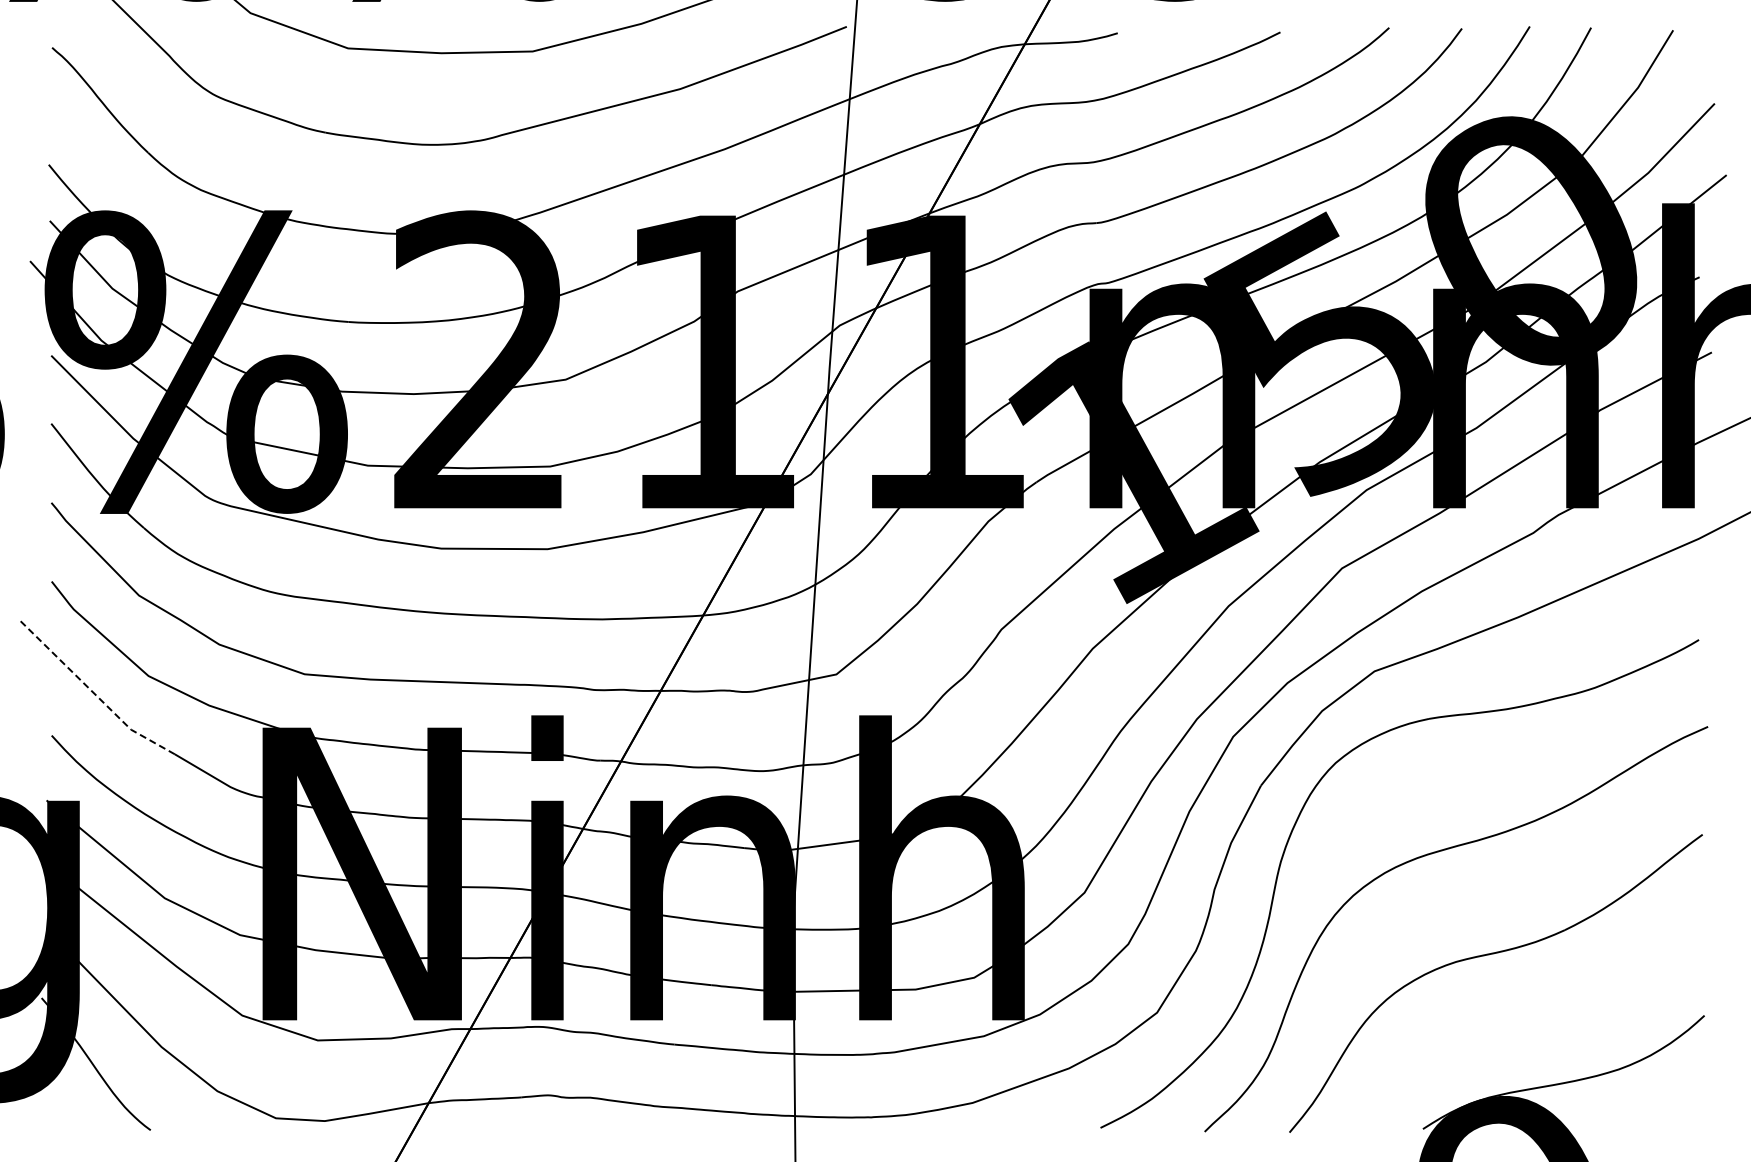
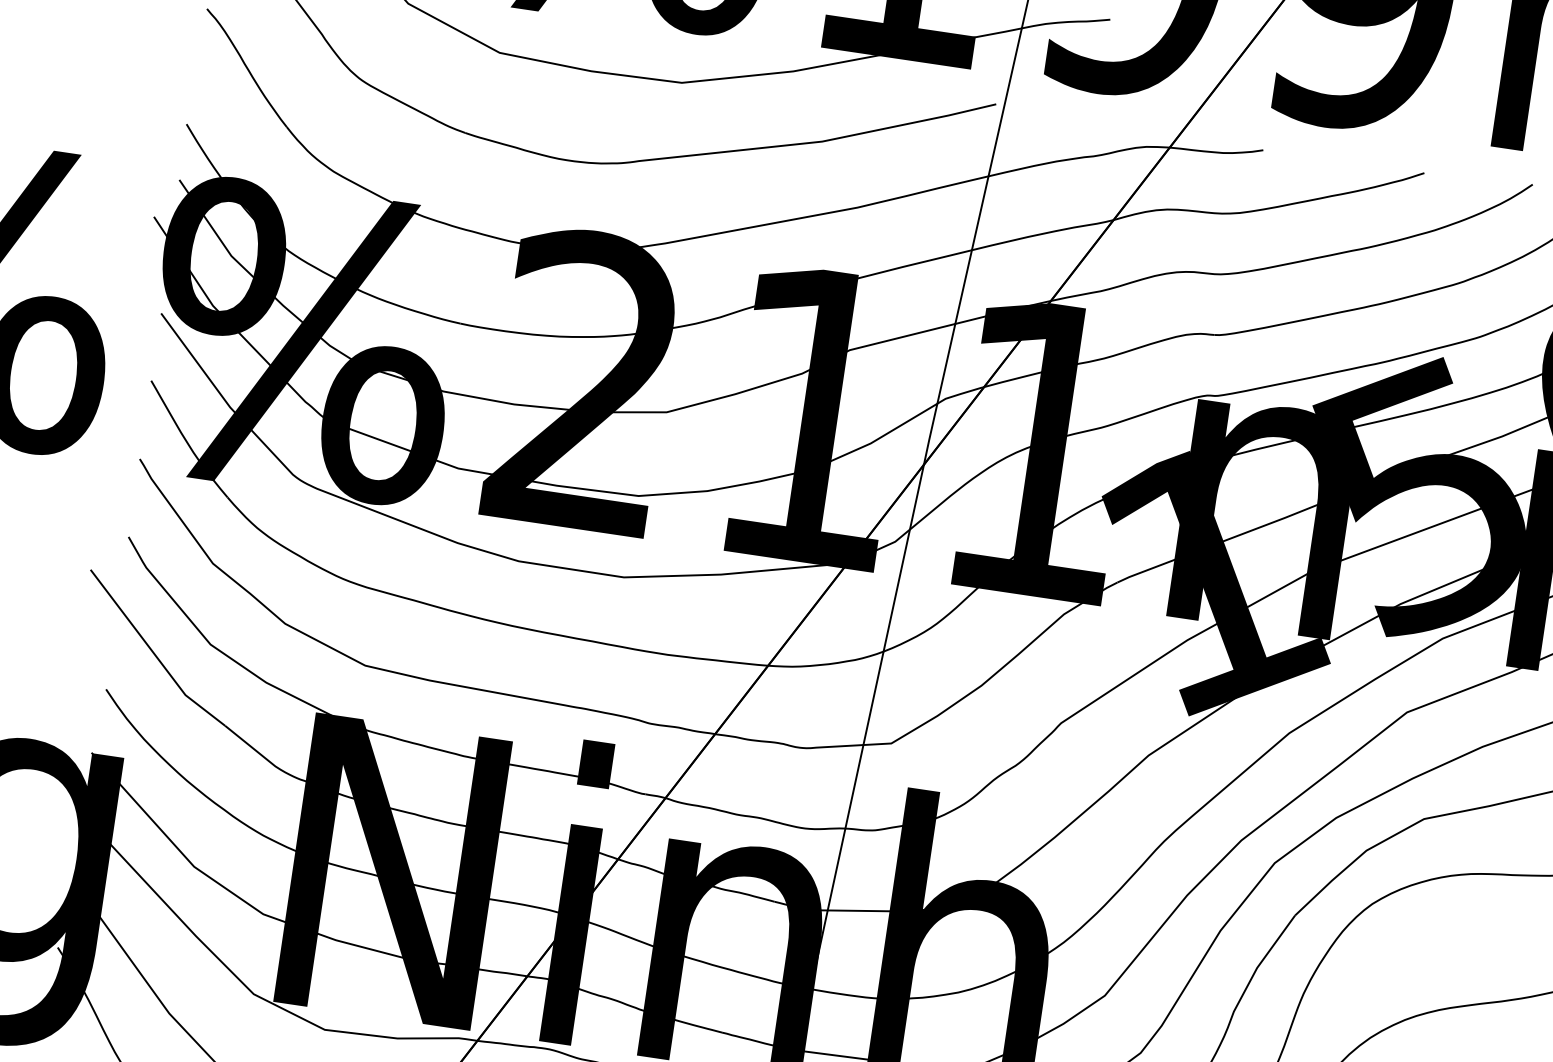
line: (93, 692) -> (153, 652), dashed -> solid

